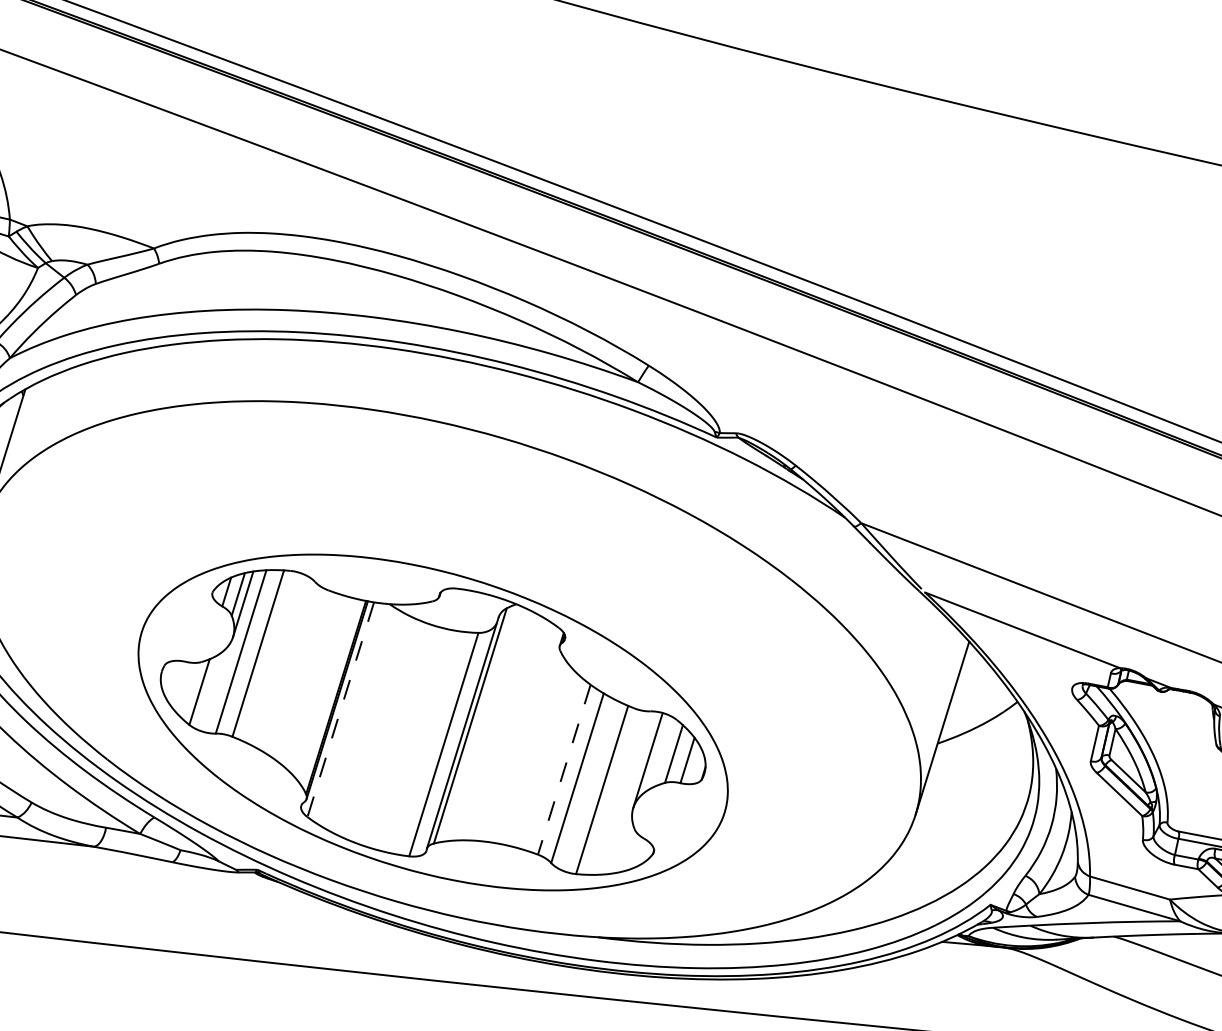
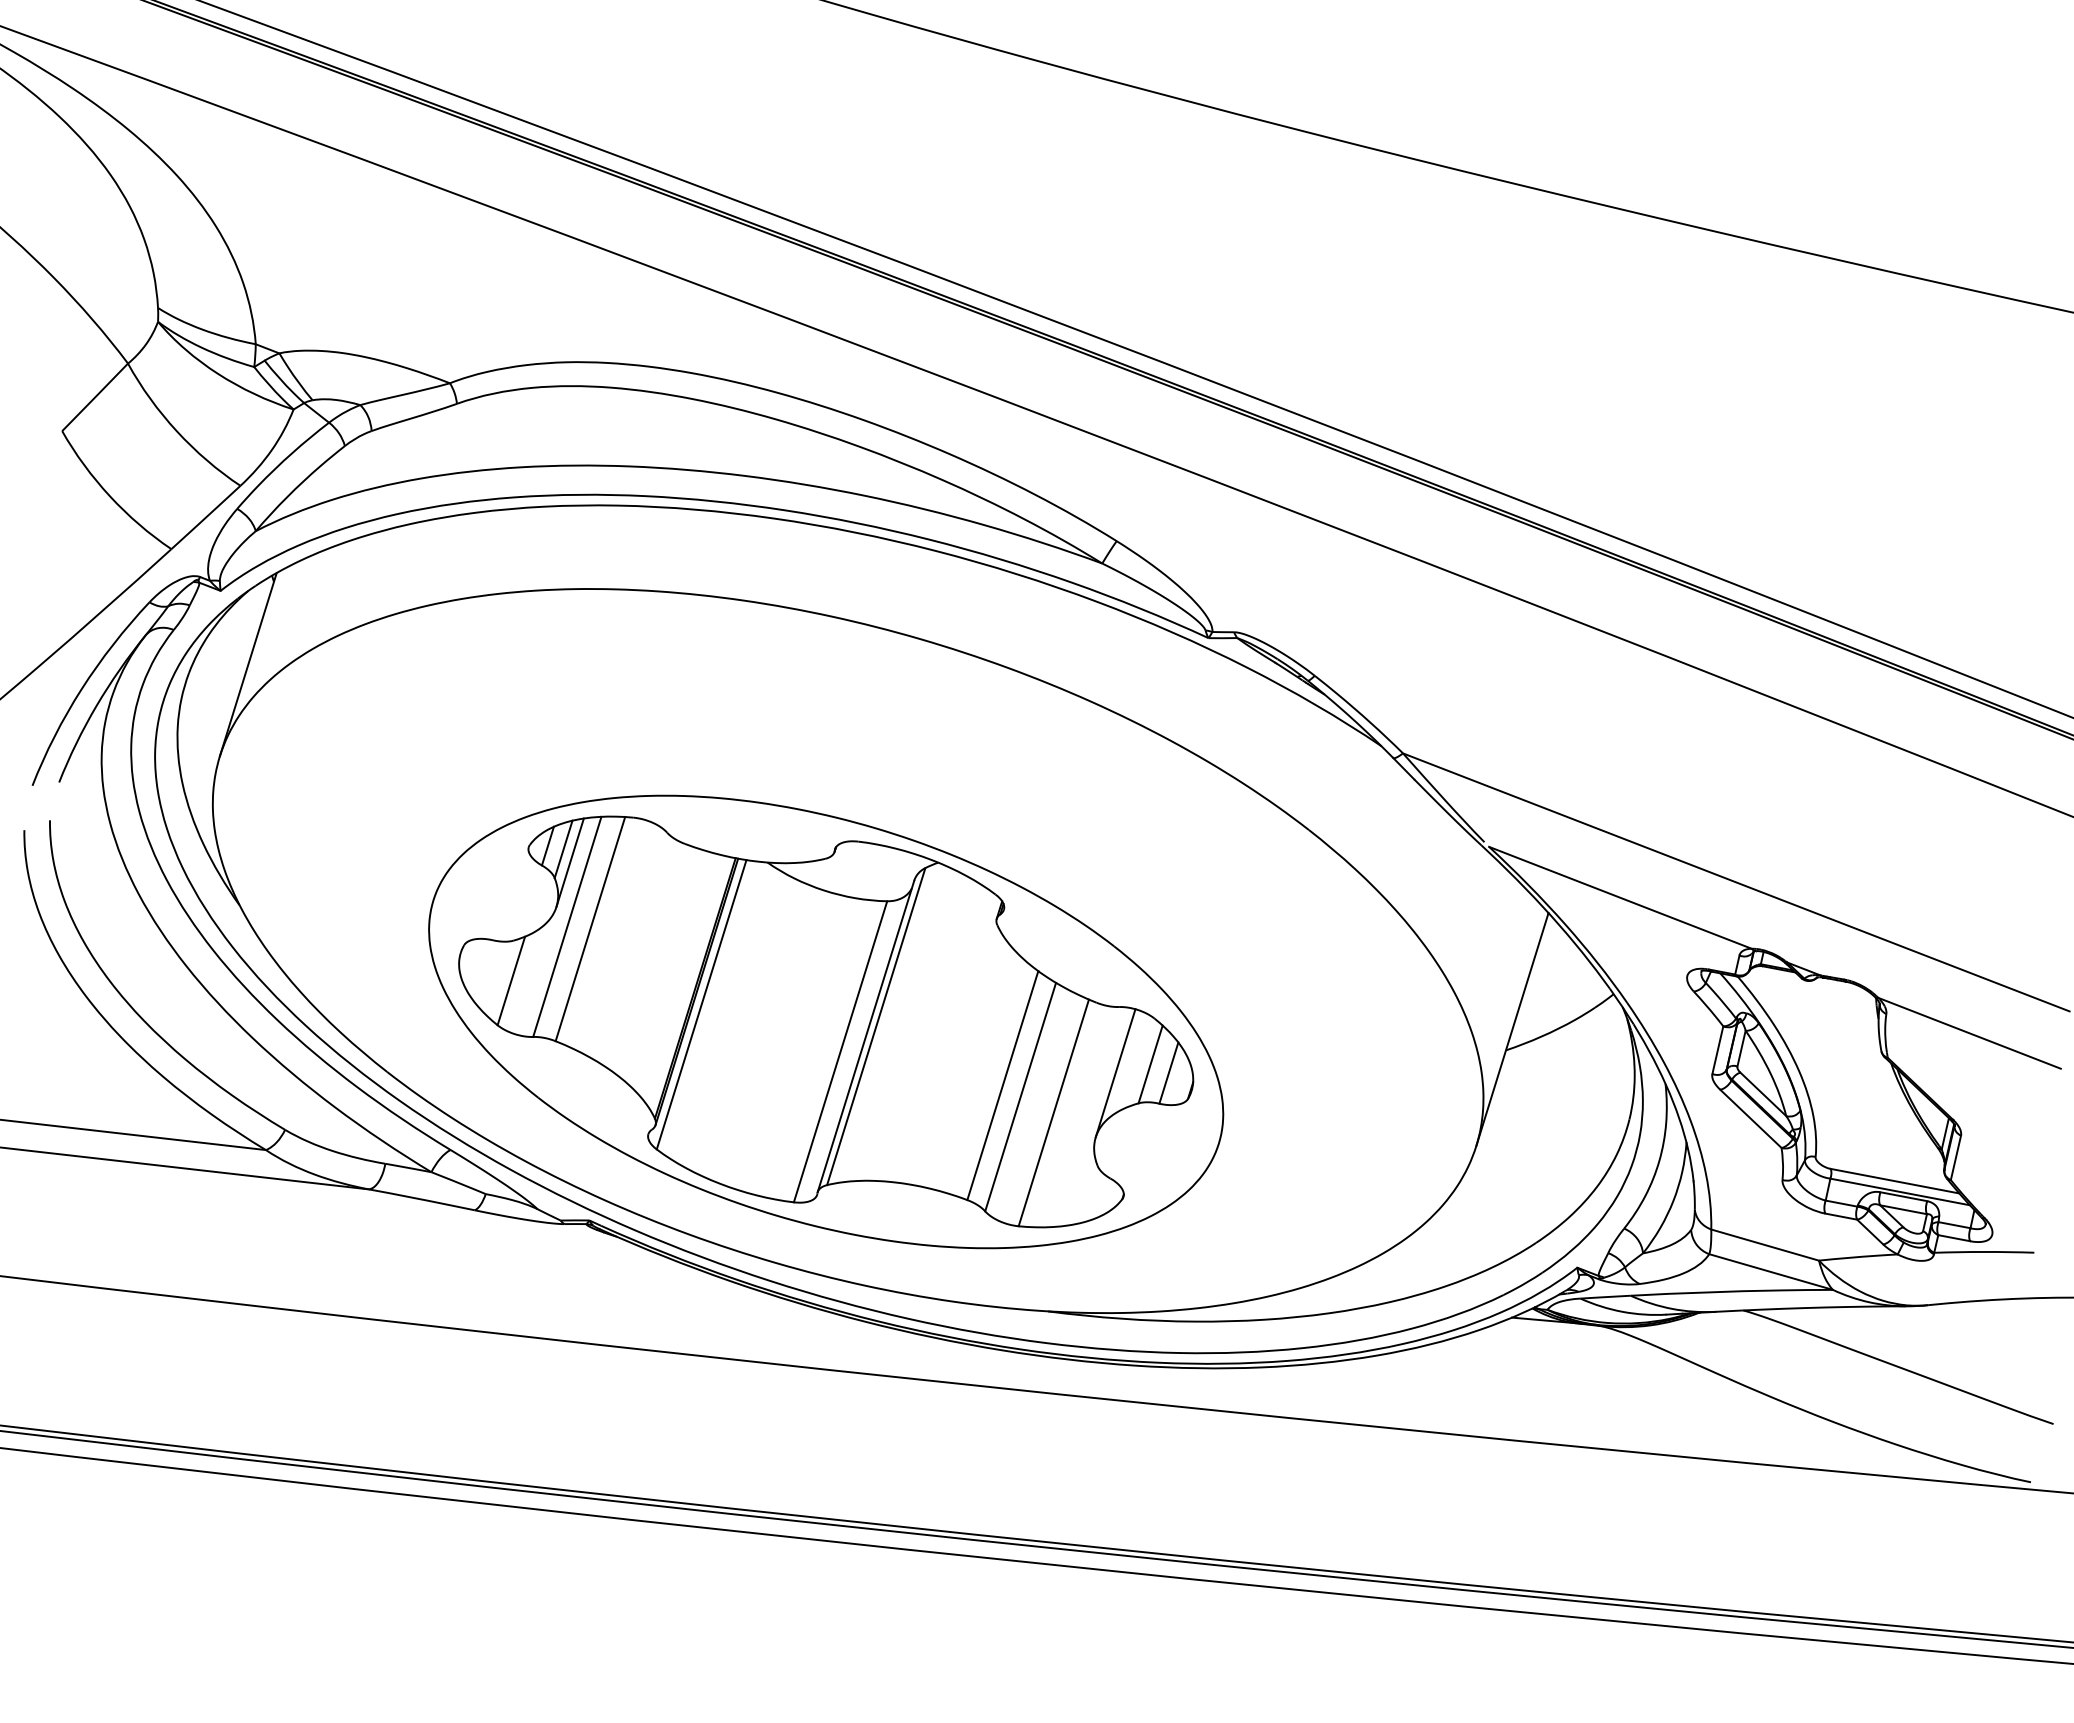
line: (340, 710) -> (701, 1005), dashed -> solid
line: (564, 769) -> (1002, 1085), dashed -> solid

